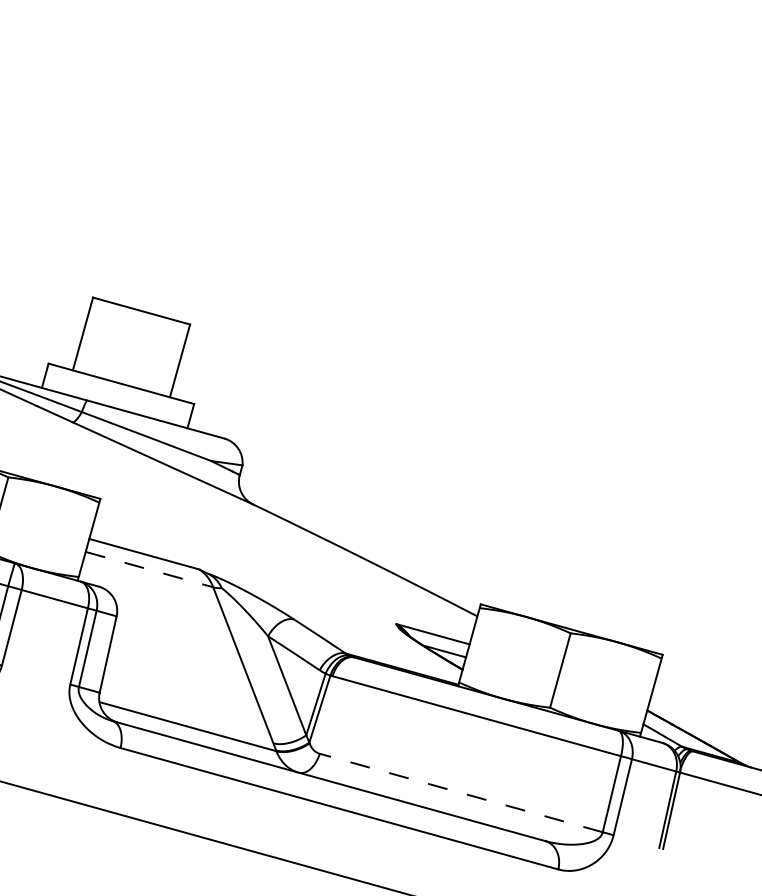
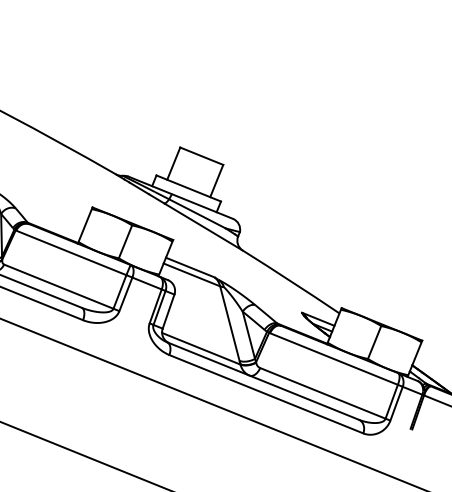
line: (150, 570) -> (192, 275), dashed -> solid
line: (460, 793) -> (322, 393), dashed -> solid

